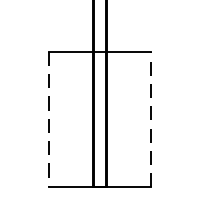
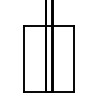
line: (151, 118) -> (74, 58), dashed -> solid
line: (49, 120) -> (24, 59), dashed -> solid

